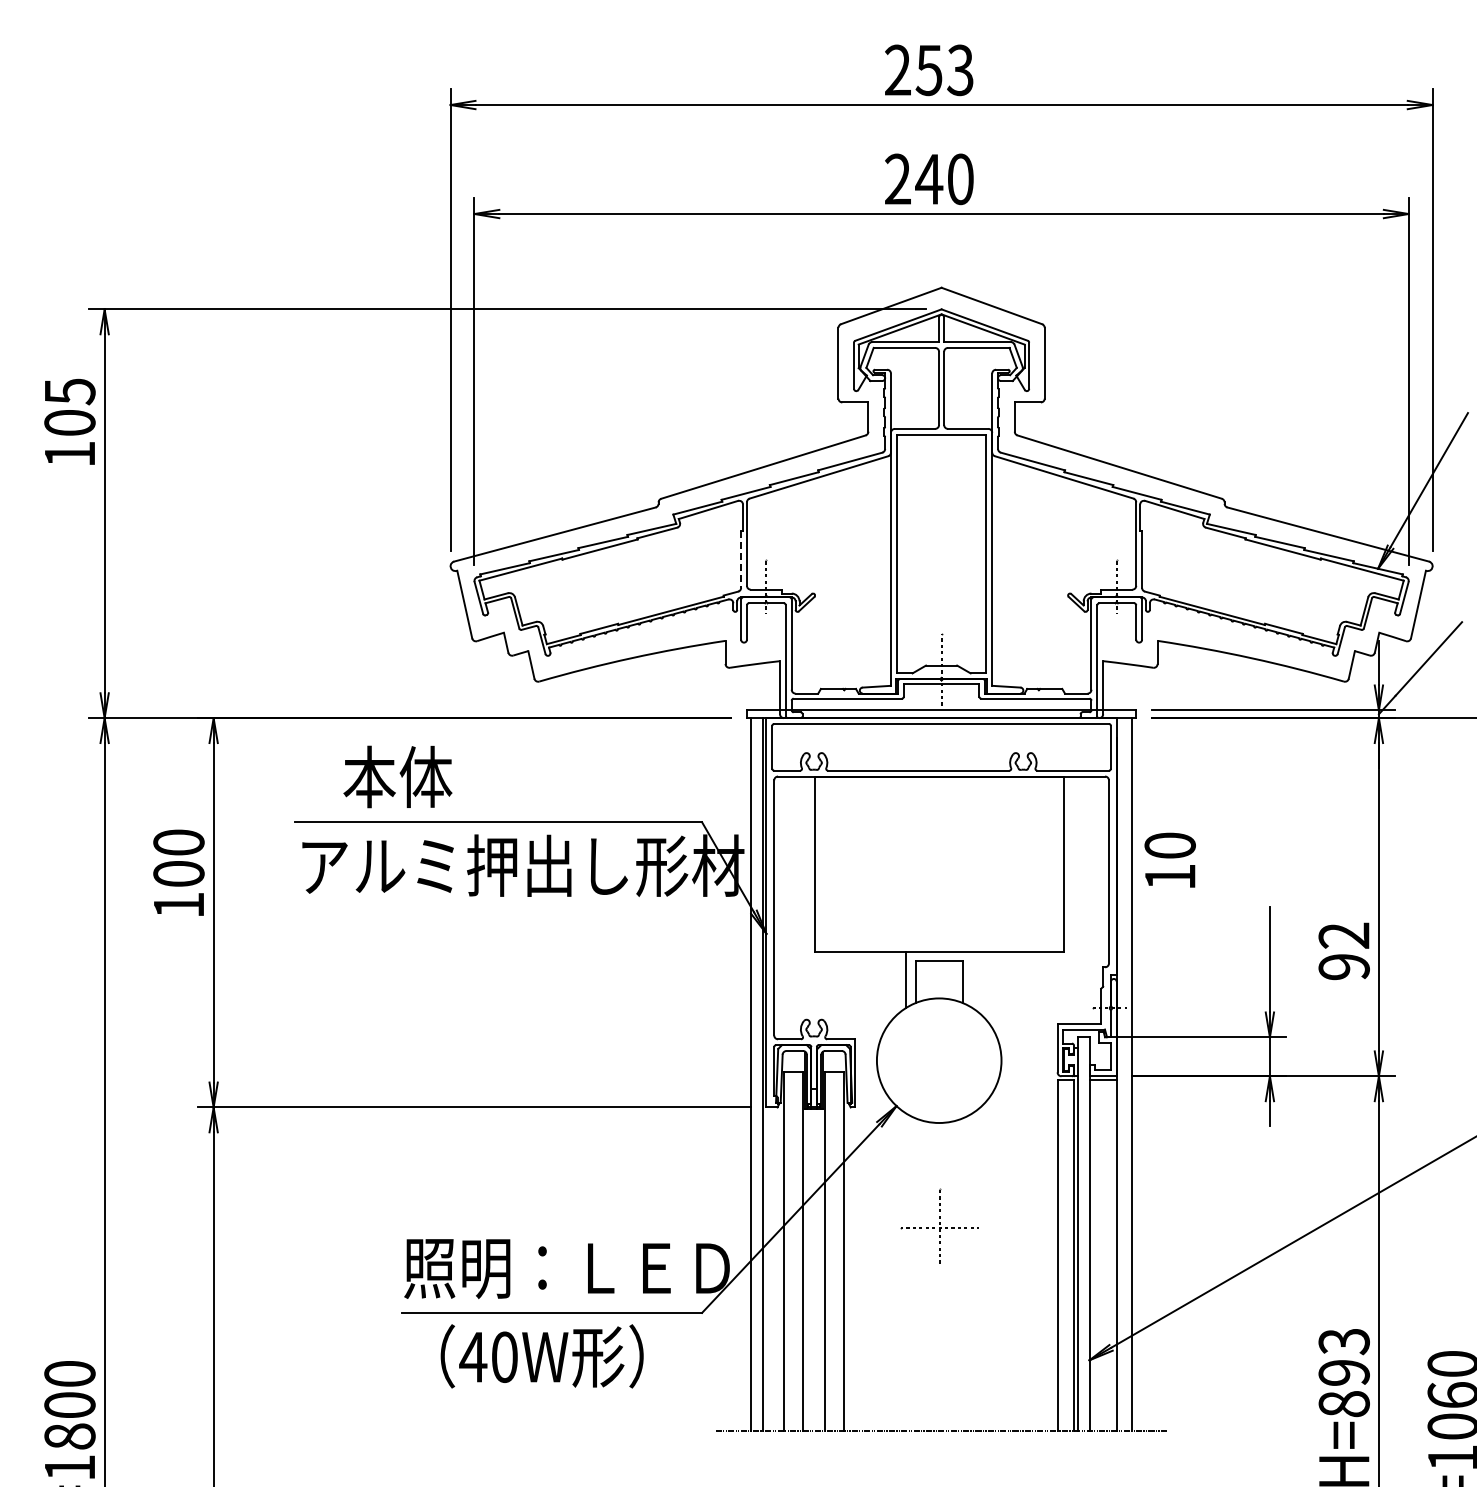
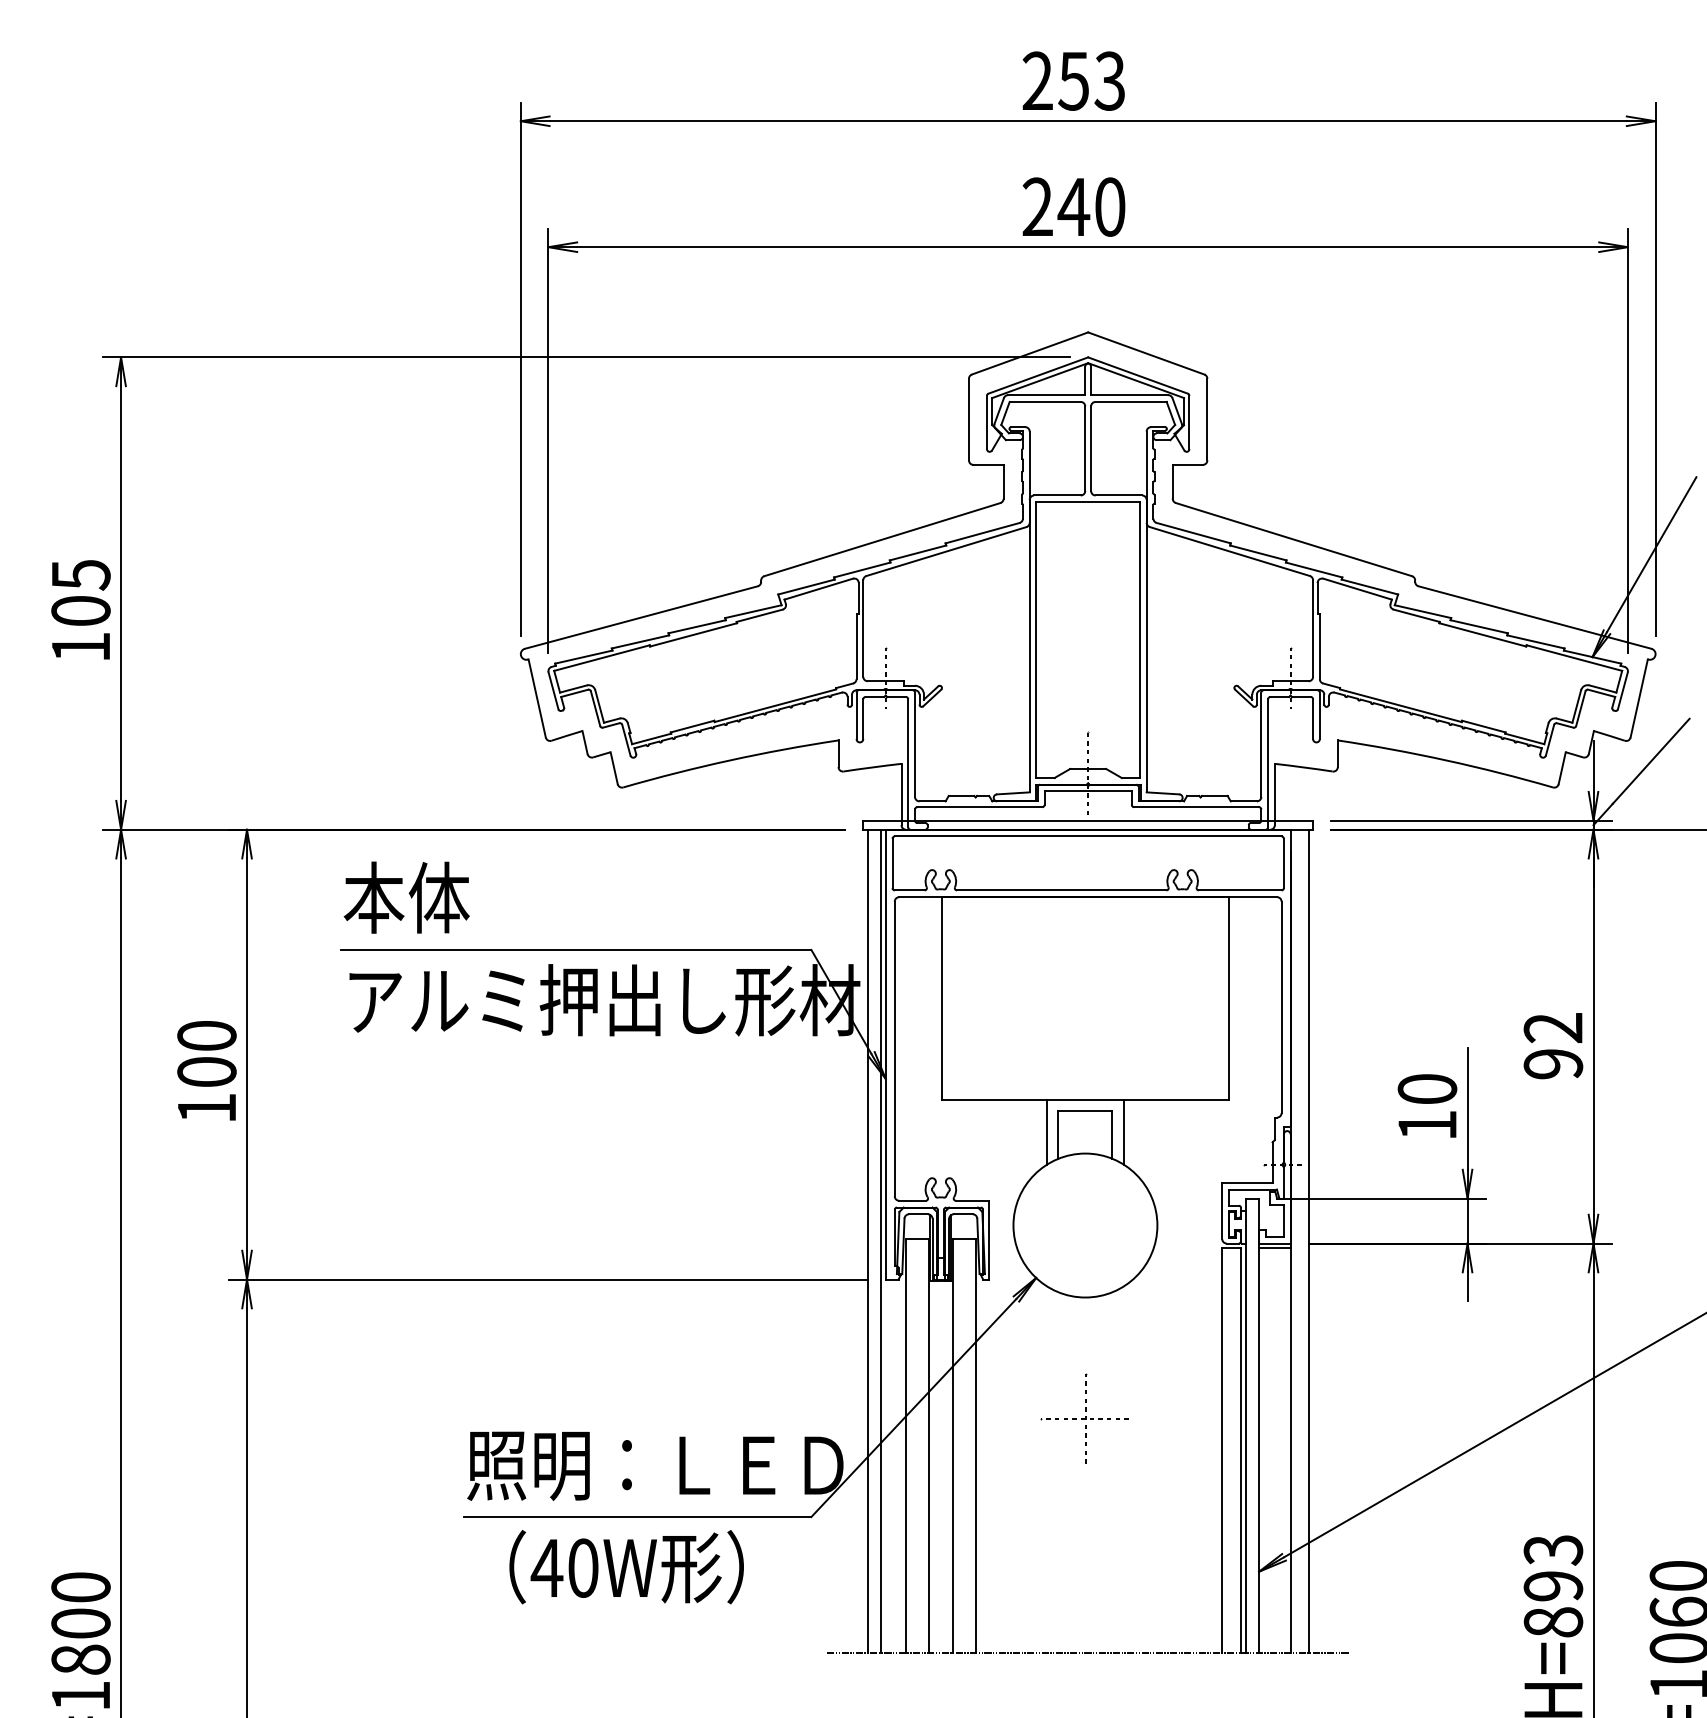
text: (69, 421) -> (80, 609), moved
line: (741, 560) -> (856, 647), dashed -> solid
text: (397, 776) -> (406, 897), moved
text: (1169, 859) -> (1426, 1105), moved
text: (178, 872) -> (206, 1070), moved
text: (1343, 951) -> (1552, 1046), moved
line: (972, 979) -> (1123, 1131), added

